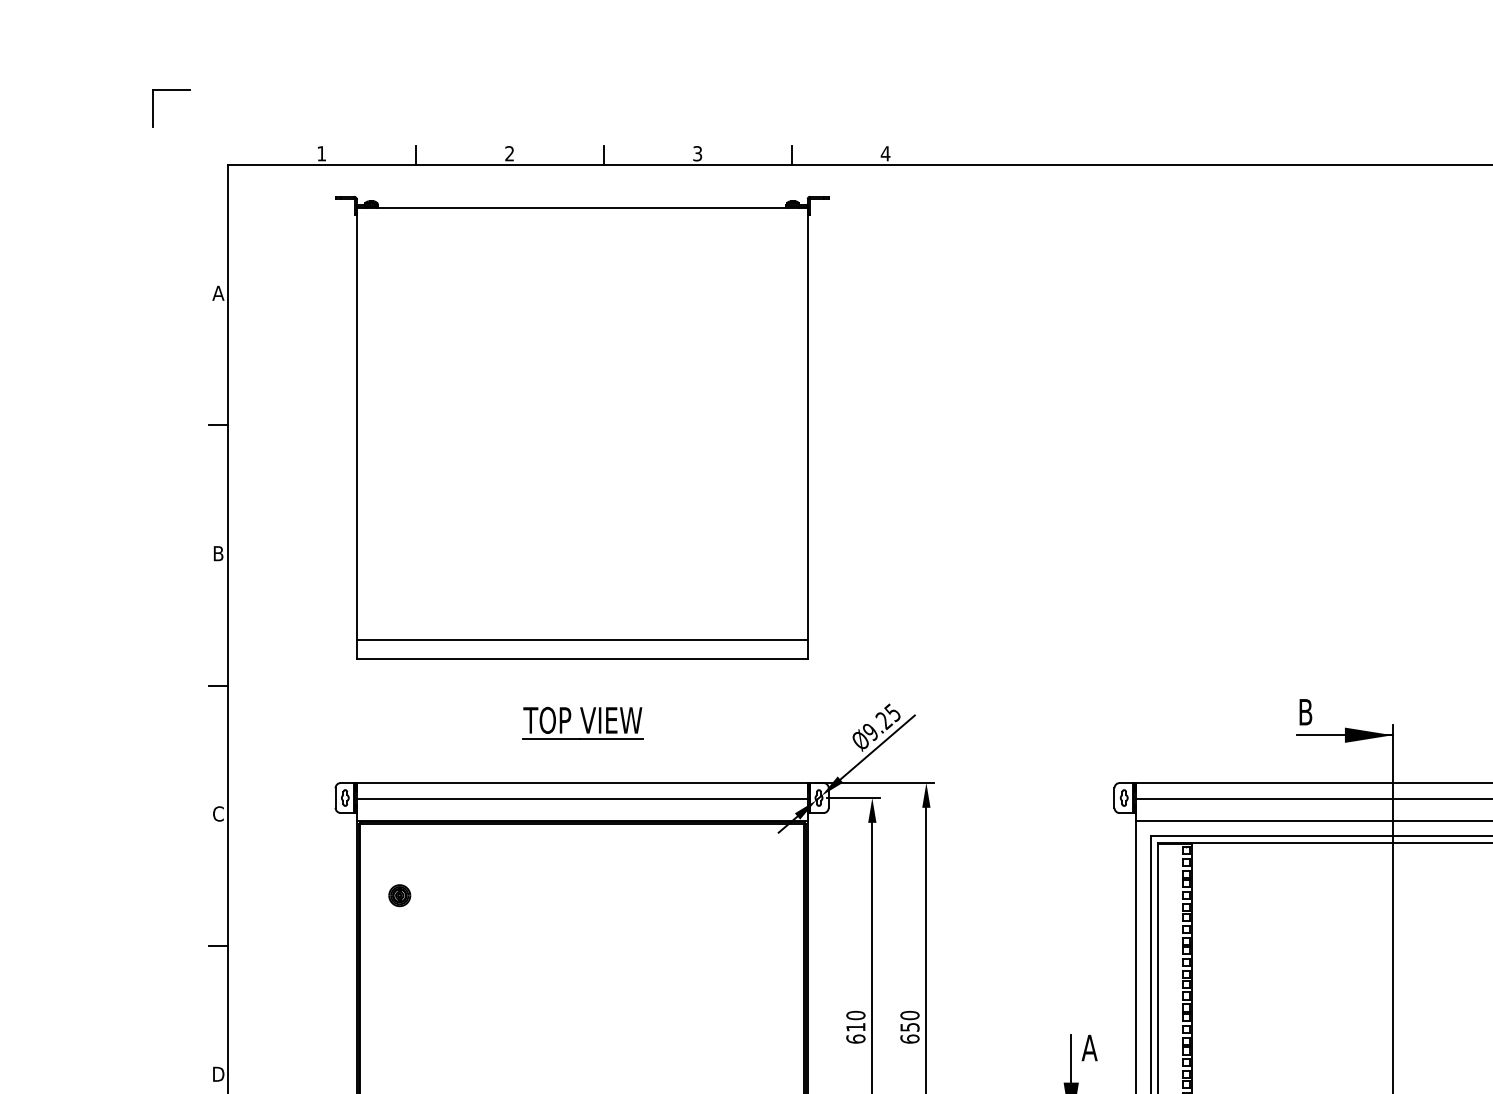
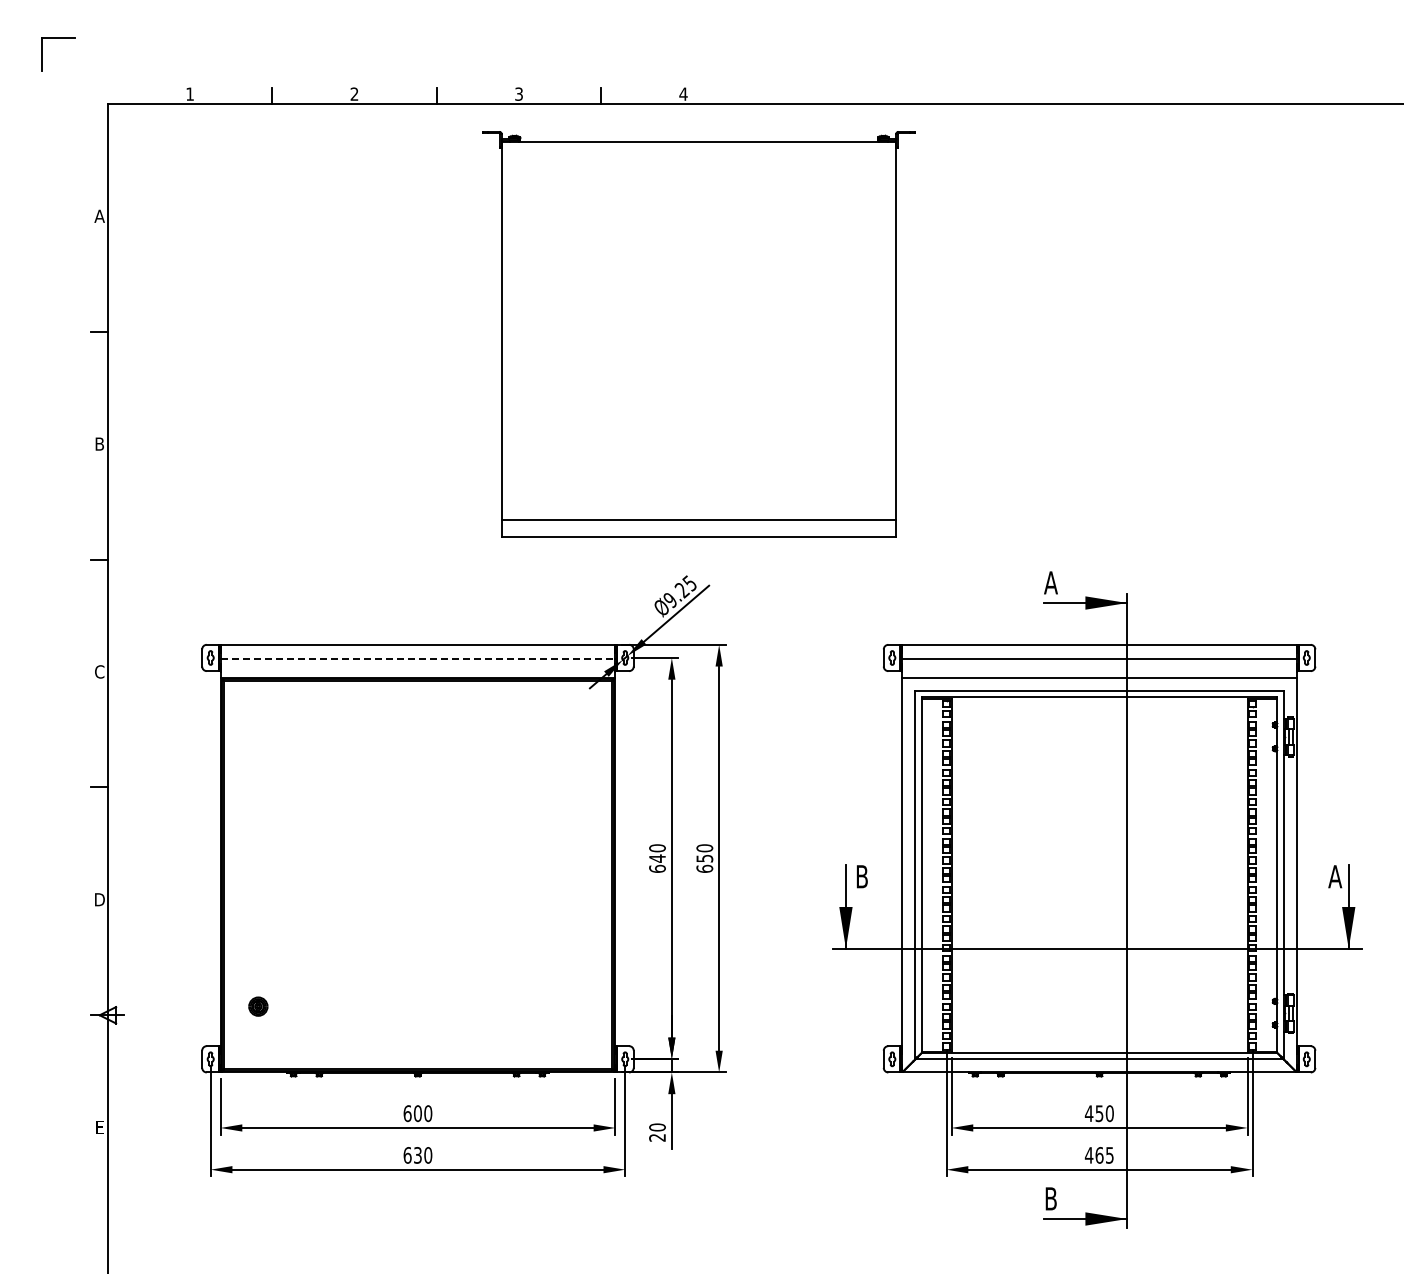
part: (581, 428) -> (698, 334), moved
text: (1305, 711) -> (1050, 582), B -> A
part: (582, 723) -> (418, 592), removed
line: (582, 798) -> (418, 658), solid -> dashed
part: (399, 895) -> (258, 743), removed
text: (855, 1027) -> (657, 858), 610 -> 640
text: (1089, 1047) -> (861, 876), A -> B

